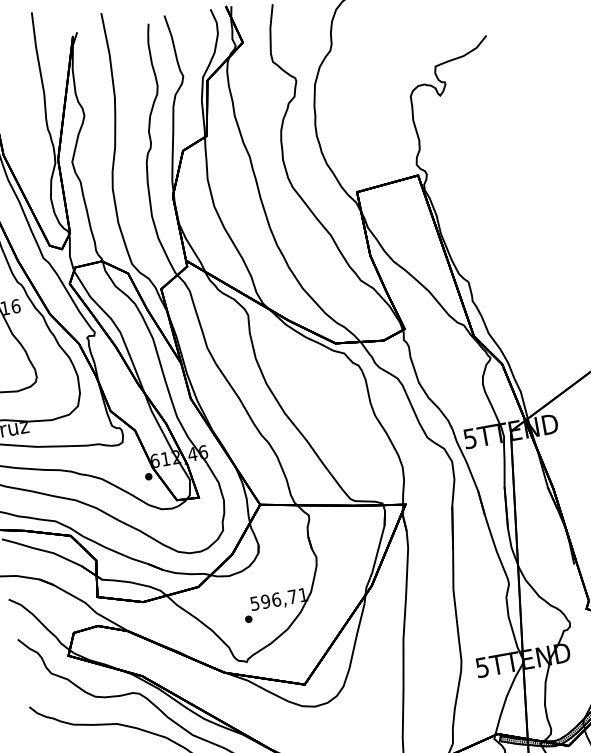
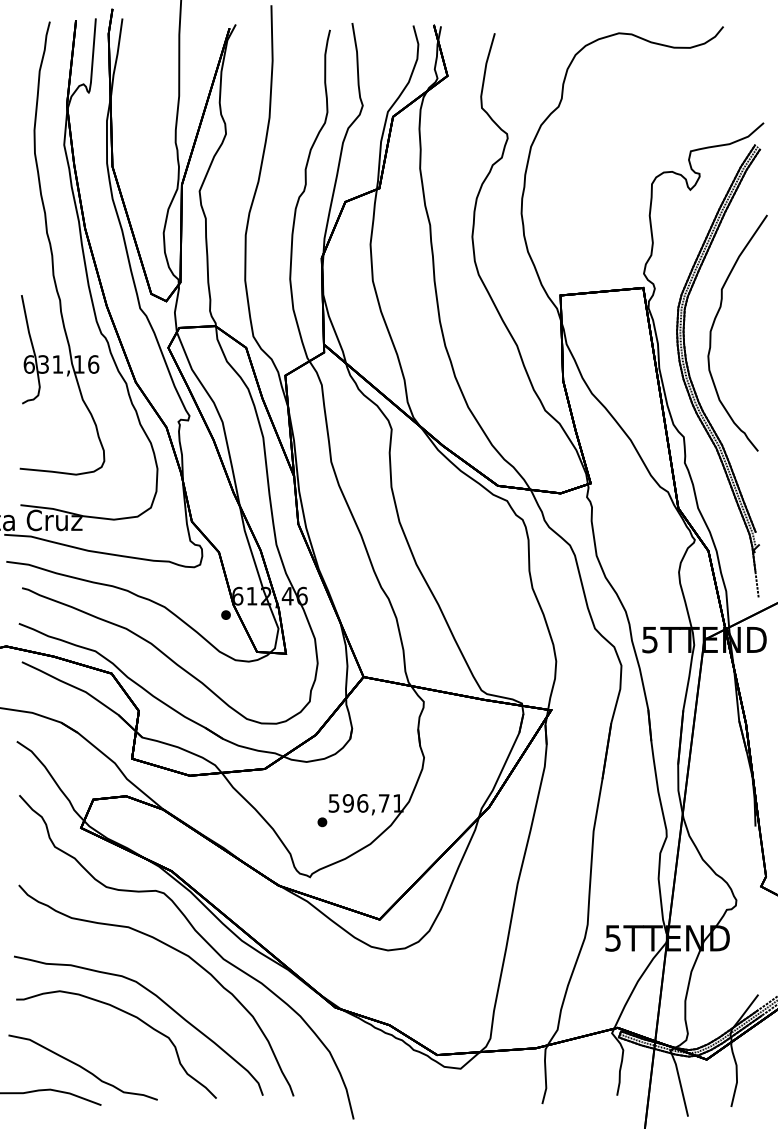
part: (480, 229) -> (711, 372), added

